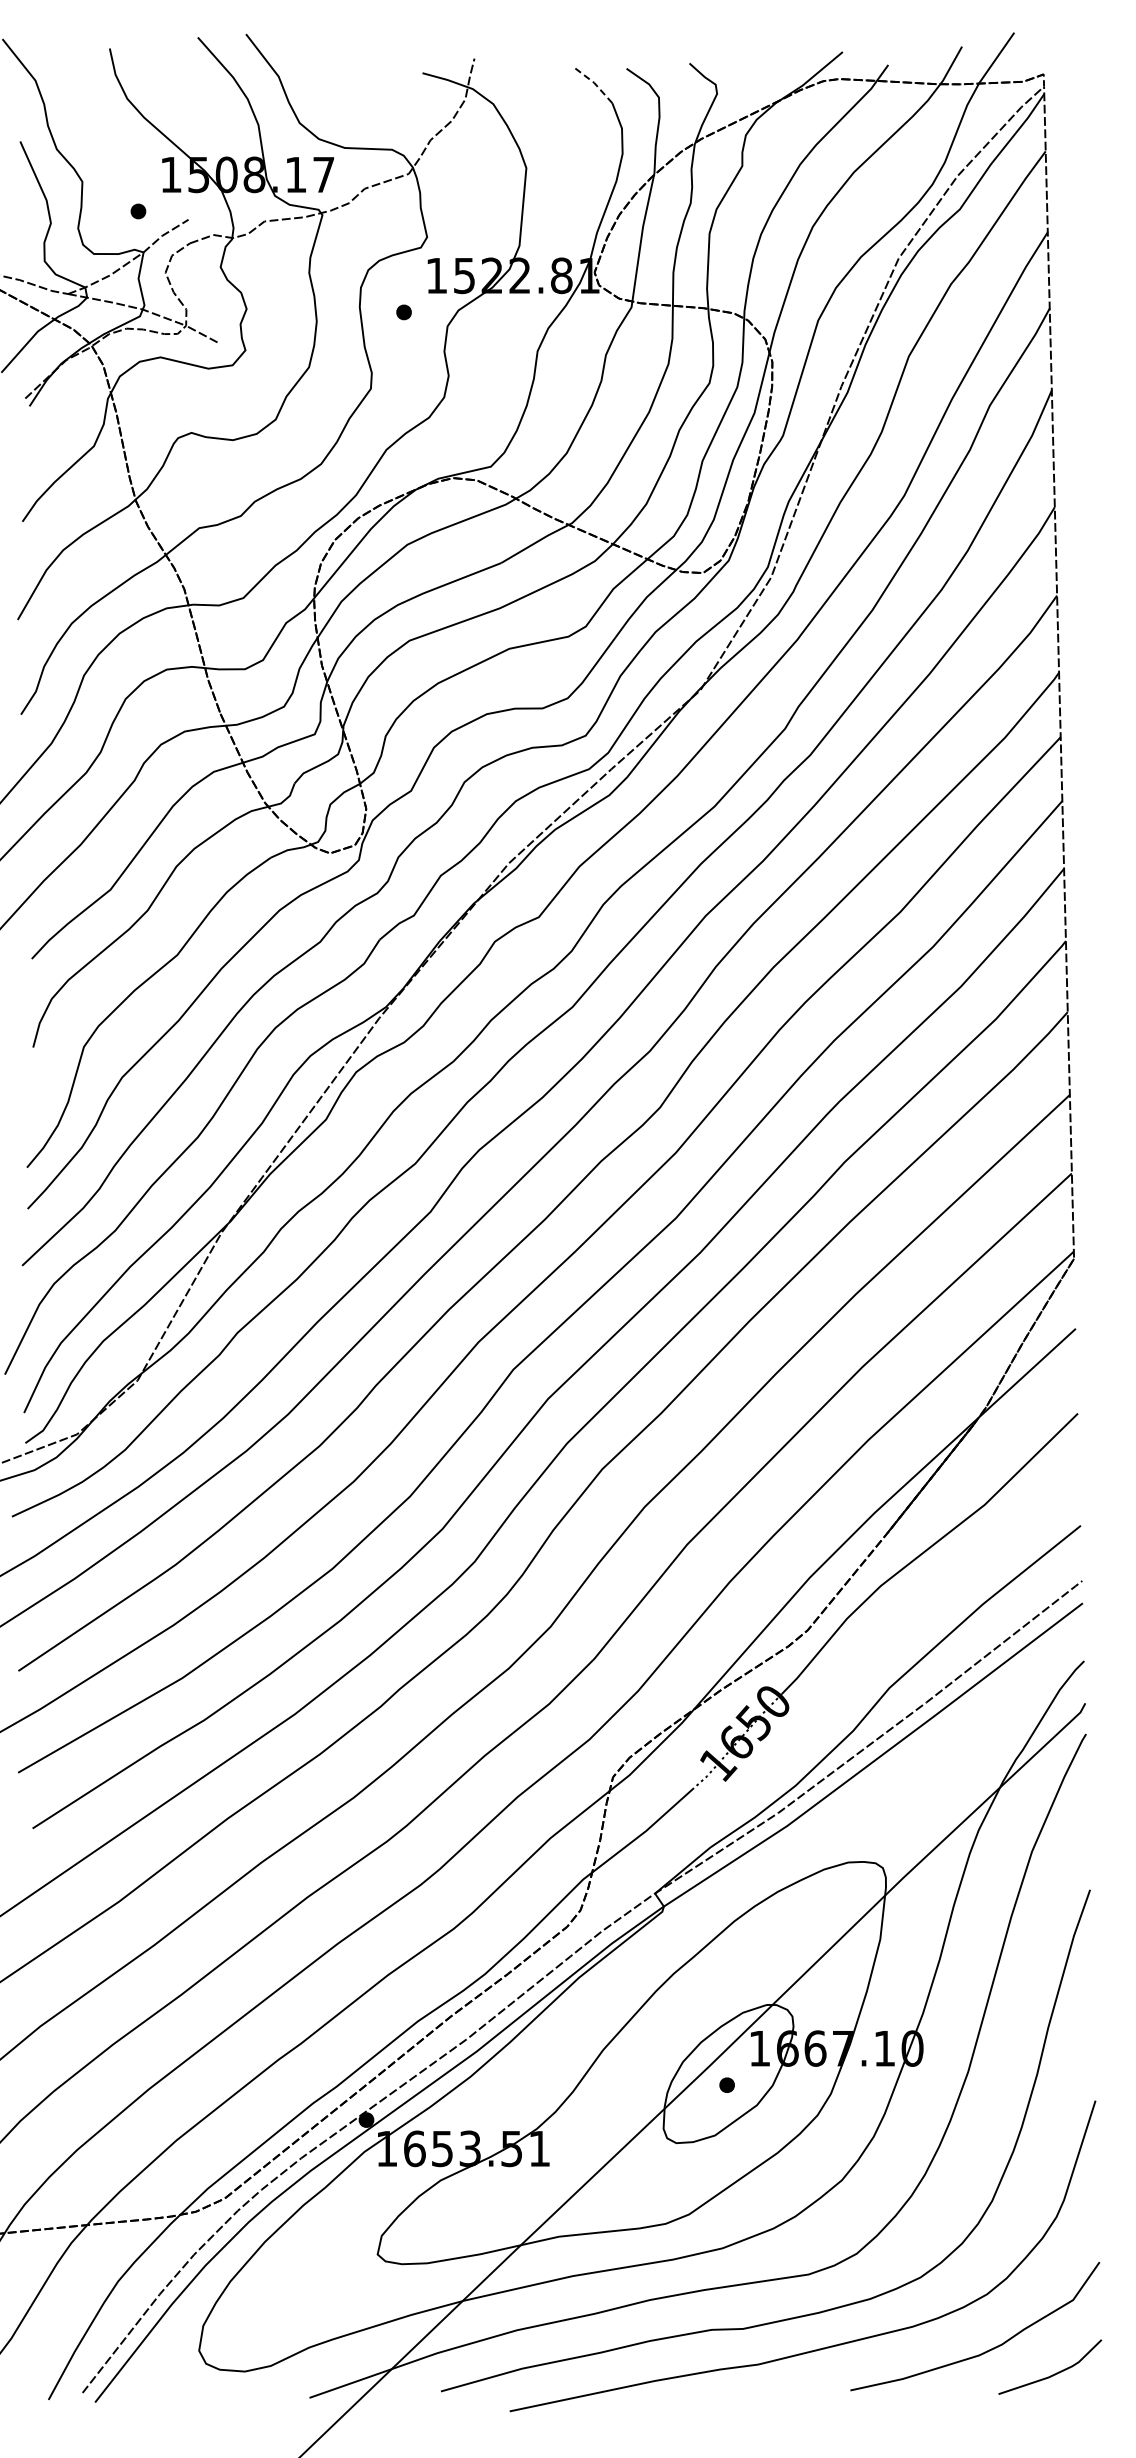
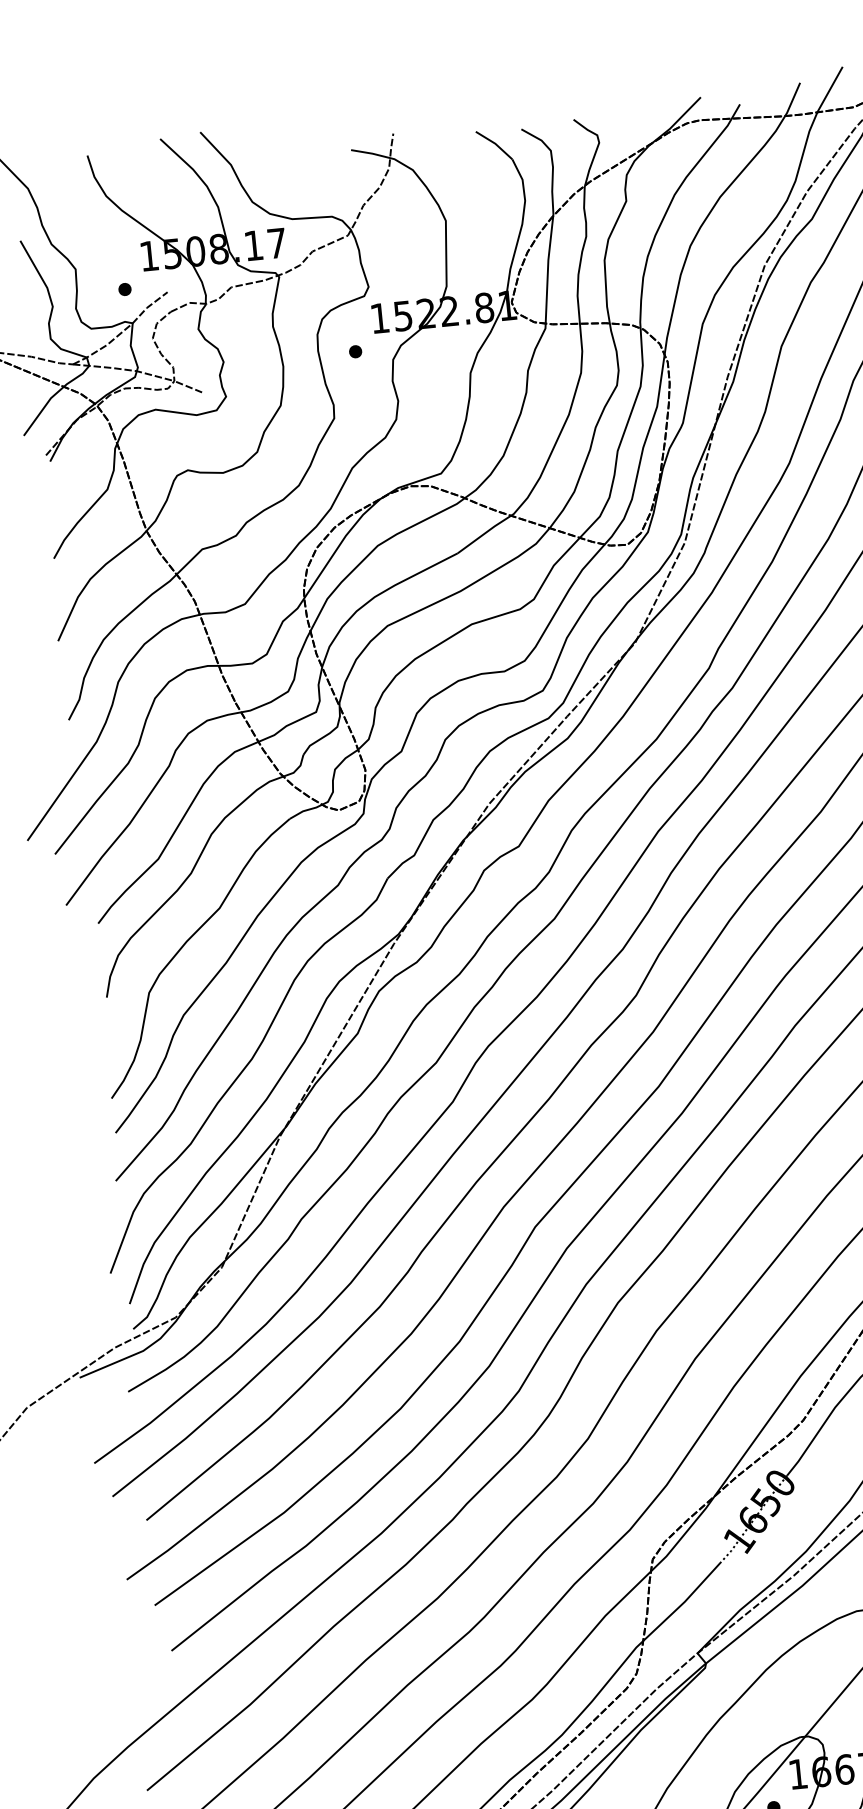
line: (594, 82) -> (495, 143), dashed -> solid

